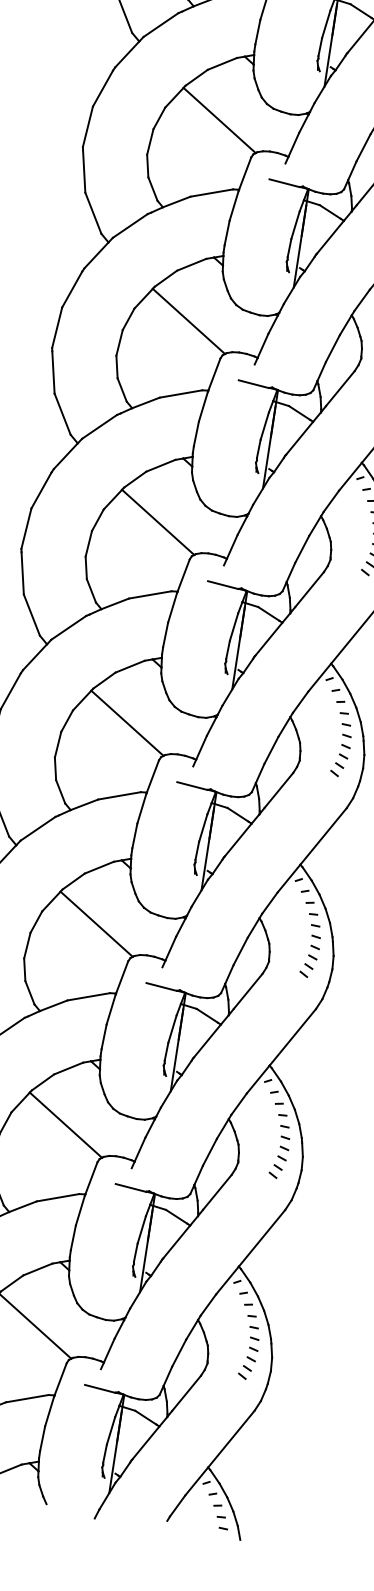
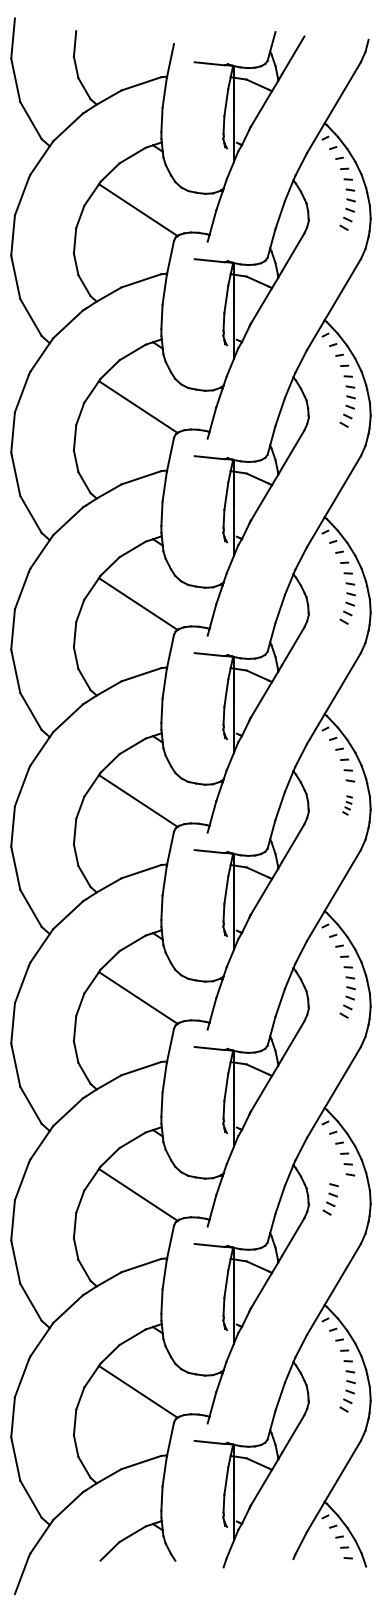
part: (340, 760) -> (347, 805), size x0.6
part: (278, 1162) -> (330, 1199), moved

